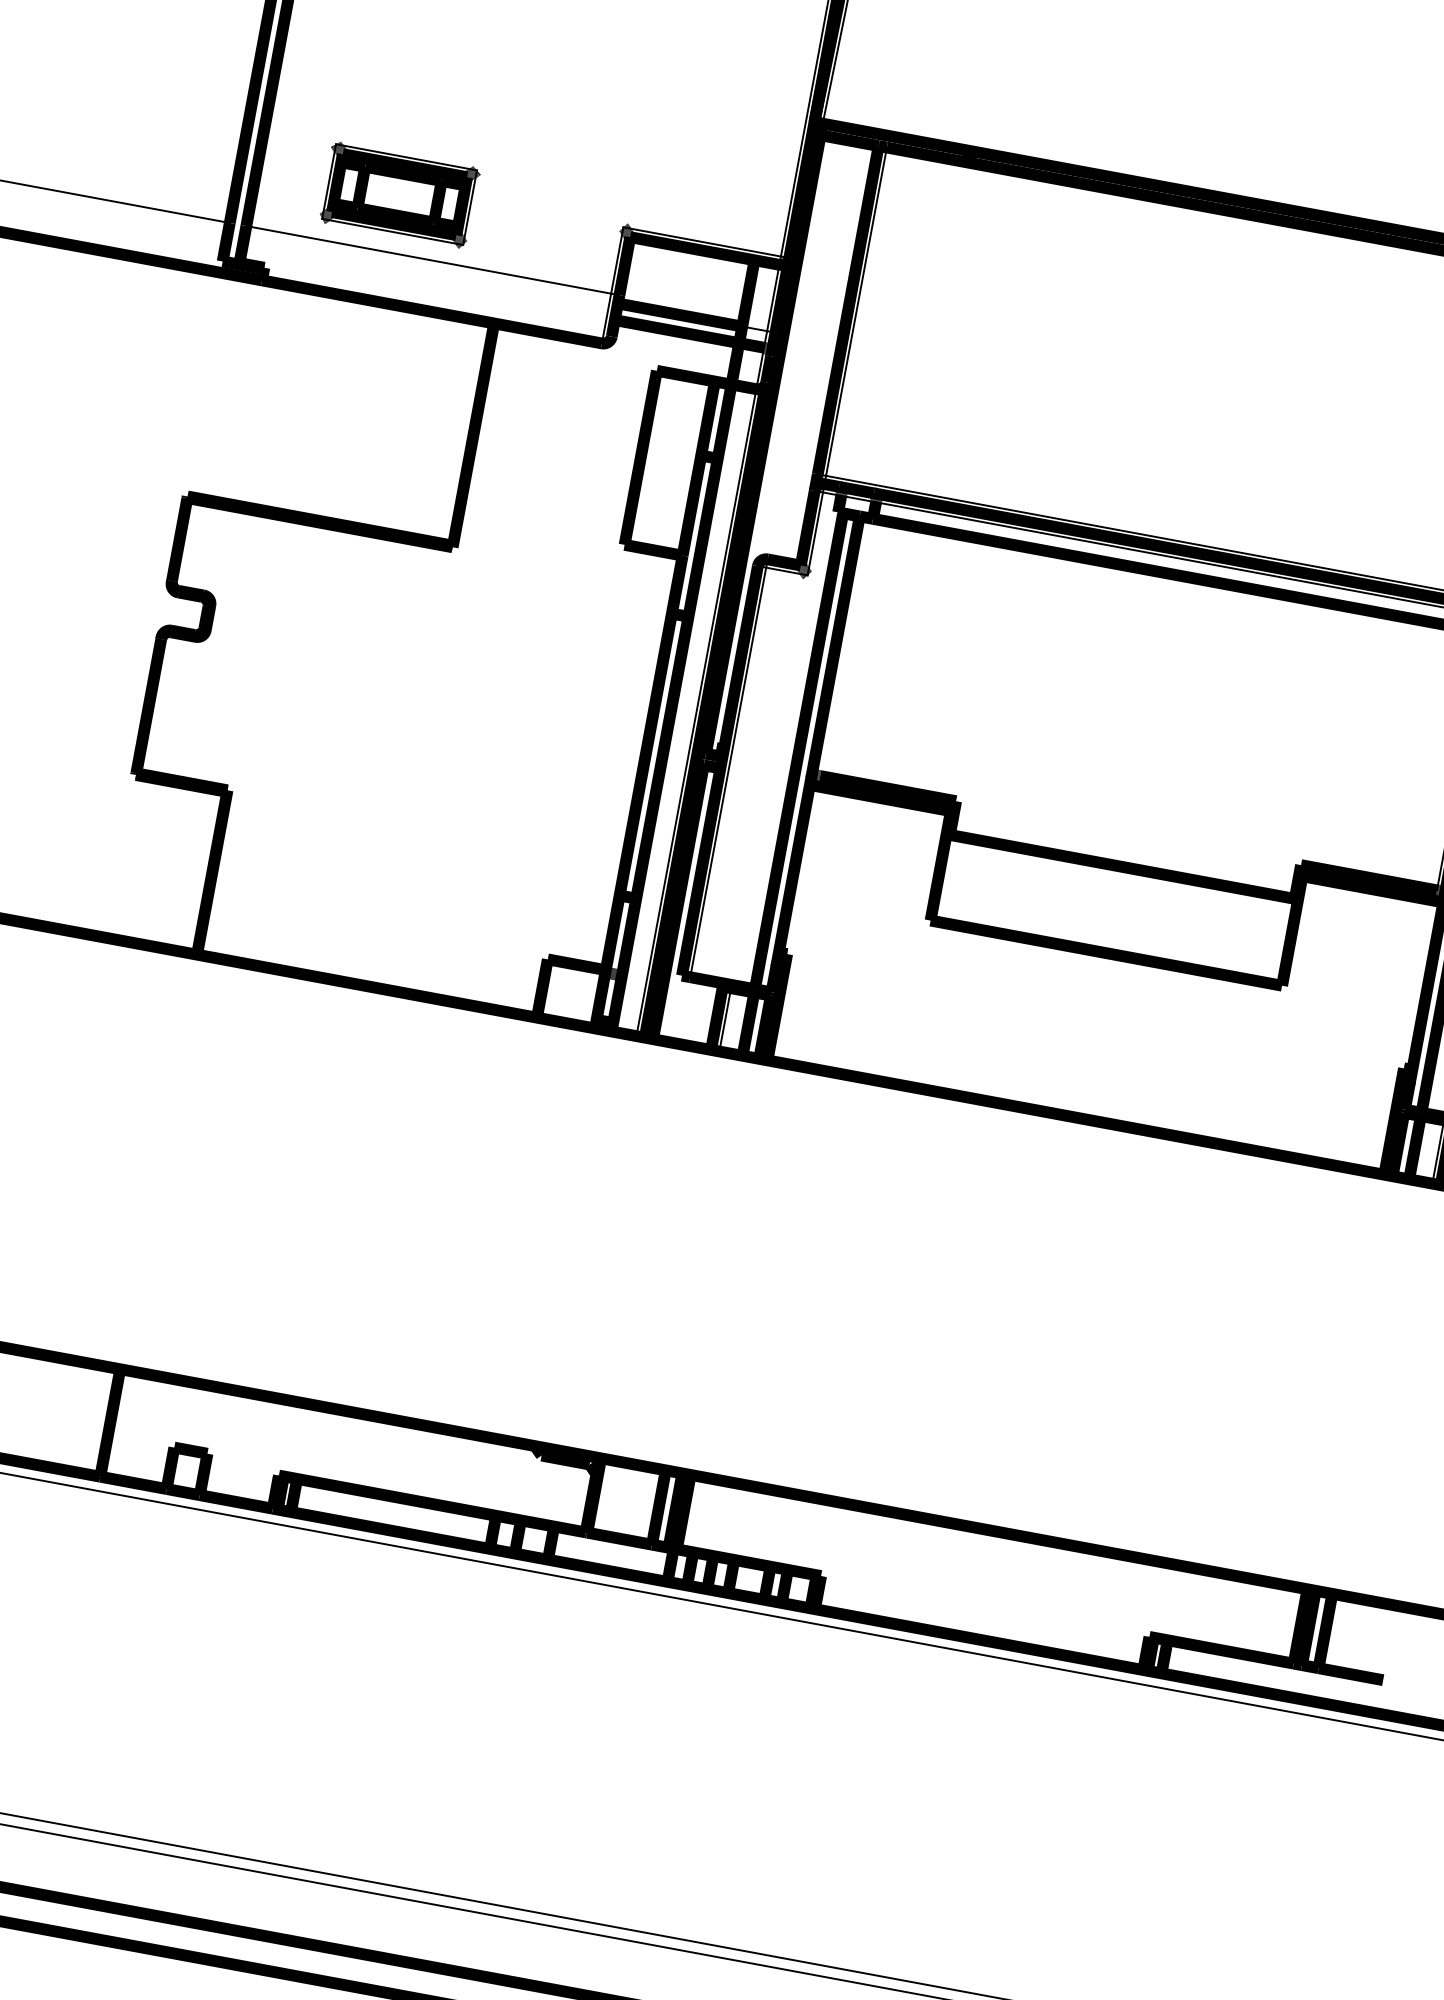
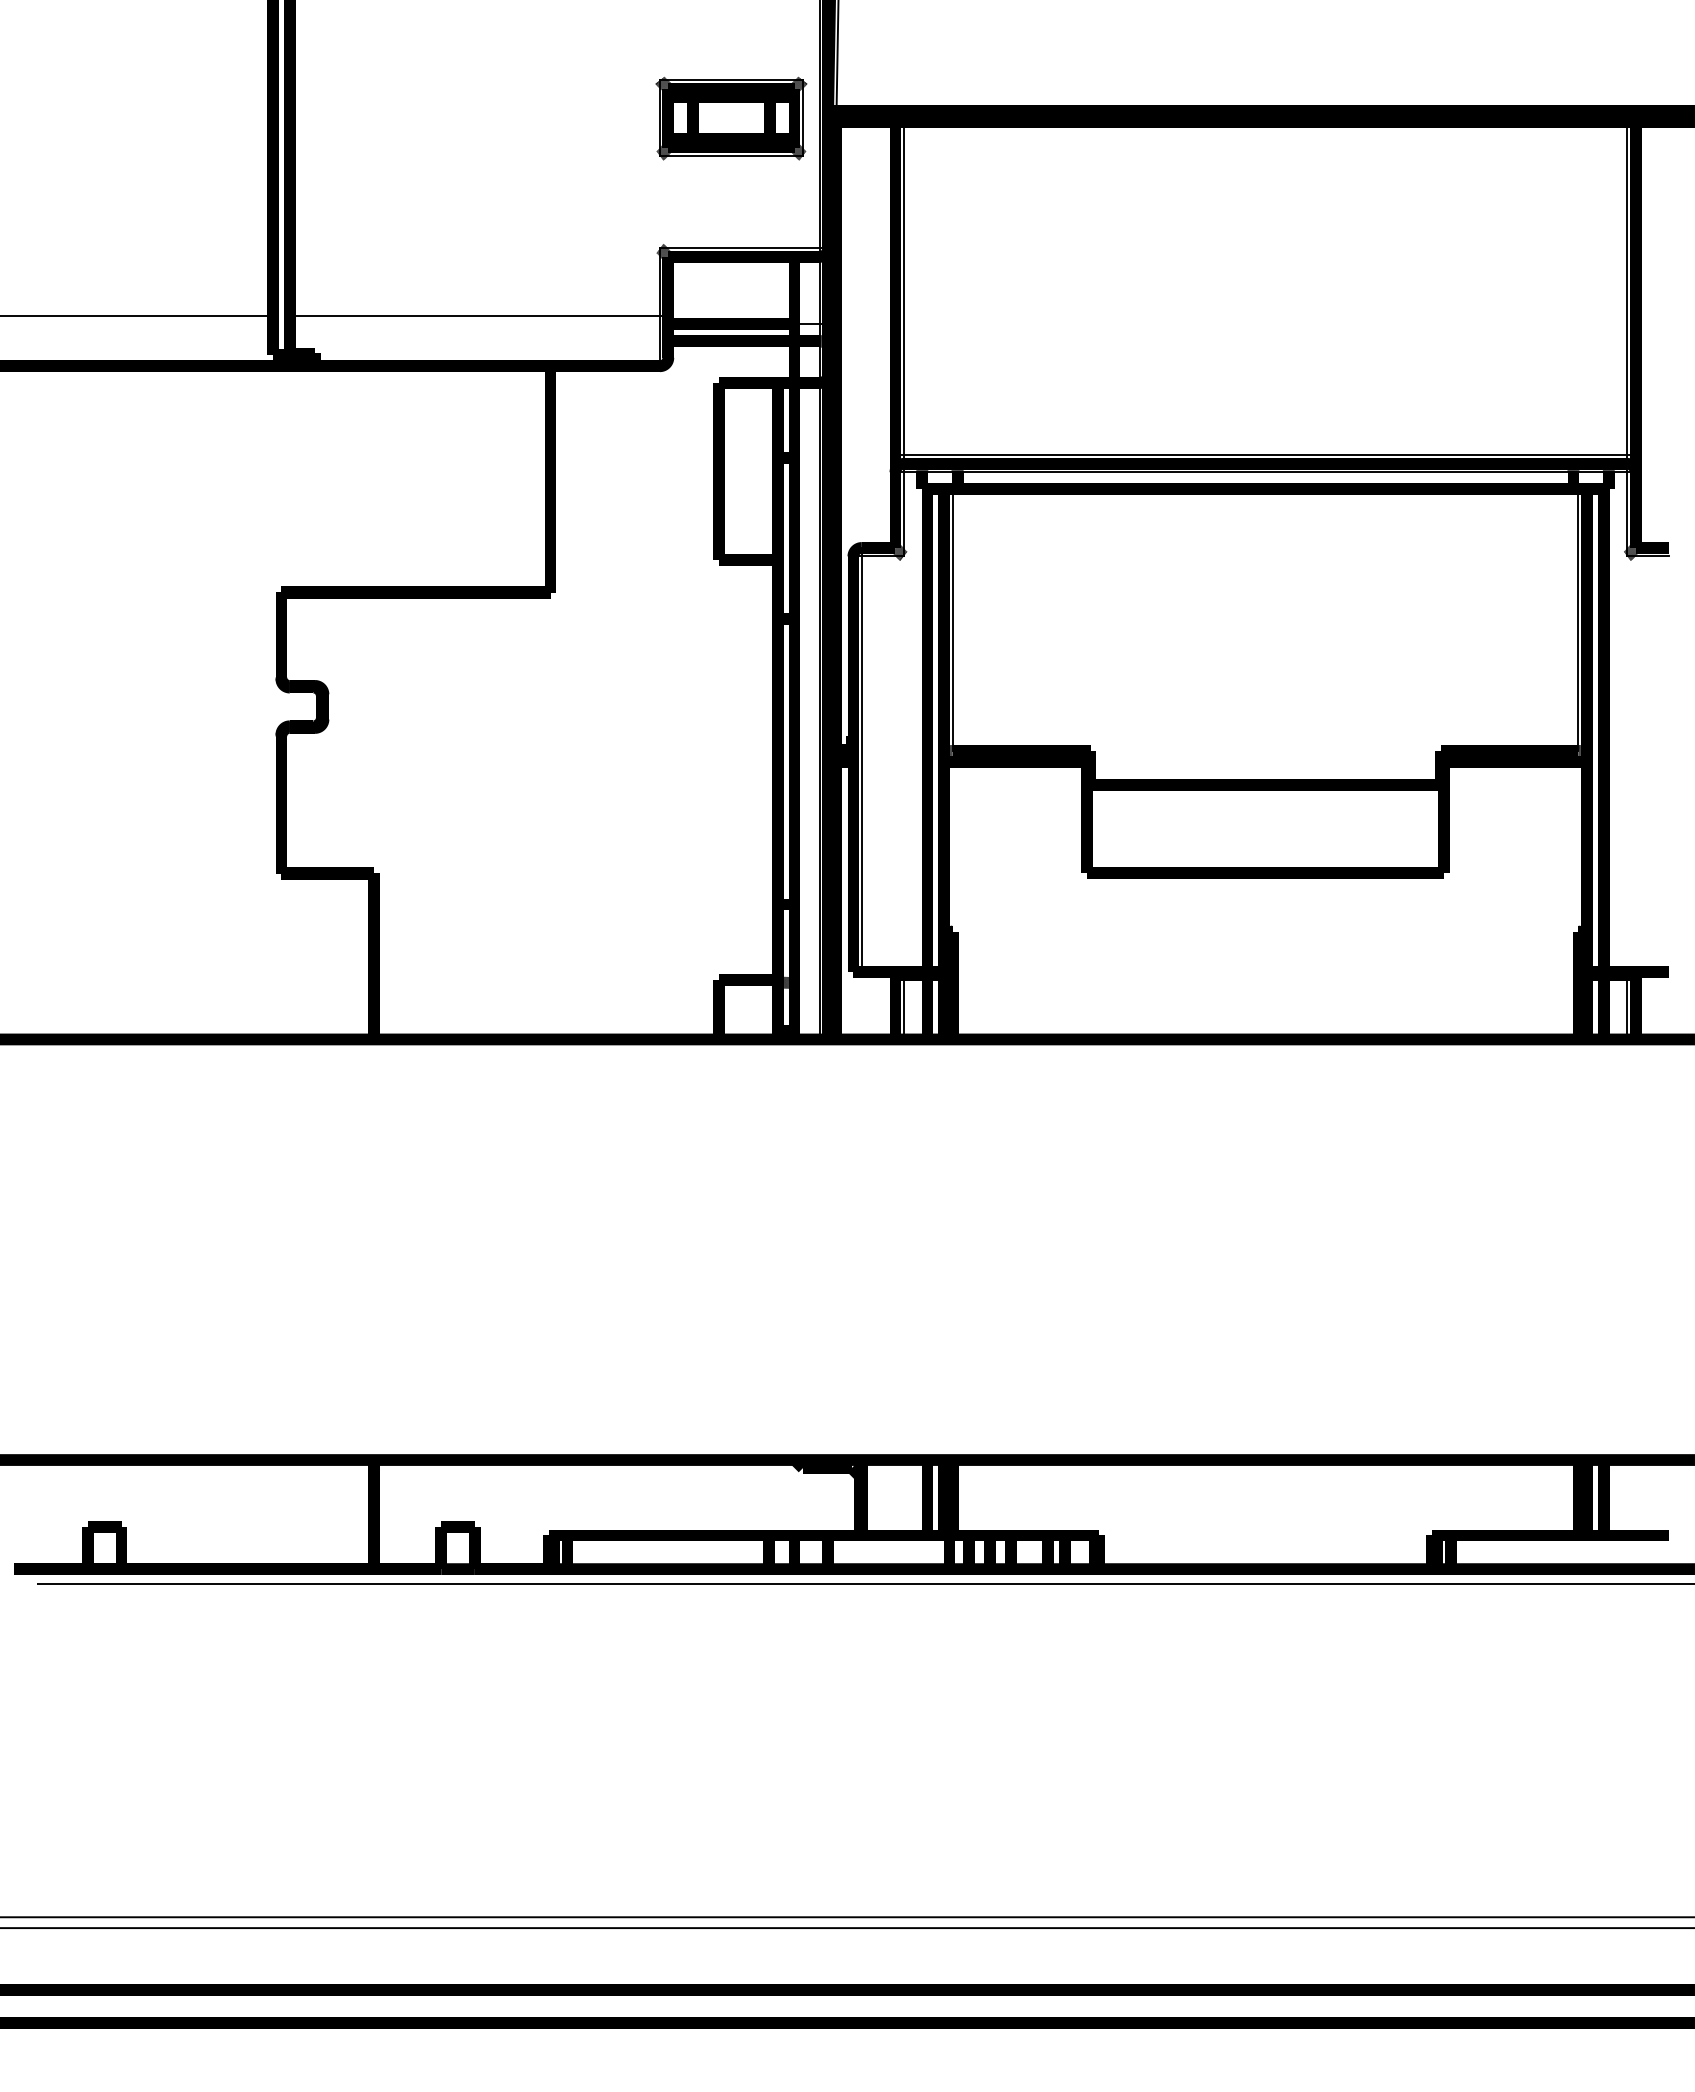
part: (399, 195) -> (731, 118), moved
line: (844, 646) -> (952, 619), added

